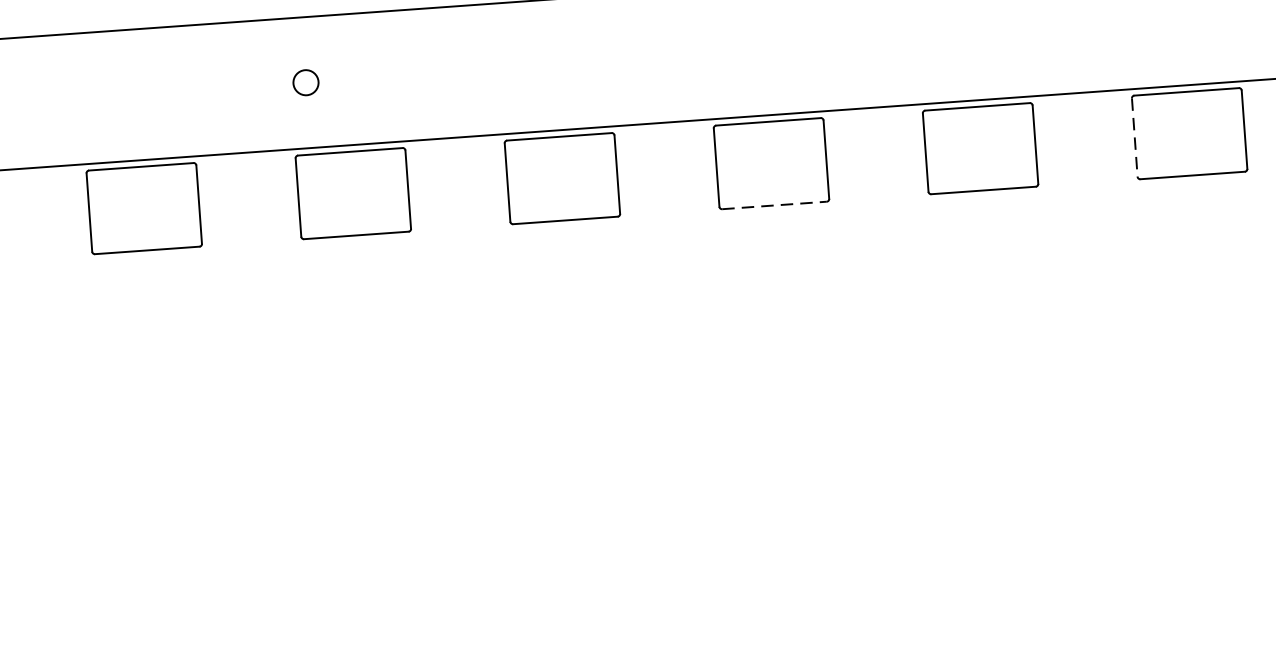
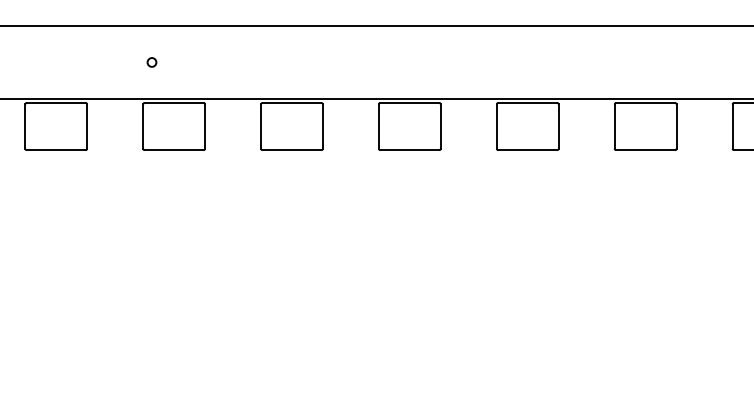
circle: (305, 82) -> (151, 62), size x0.62
line: (1134, 139) -> (614, 127), dashed -> solid
line: (775, 206) -> (410, 150), dashed -> solid

